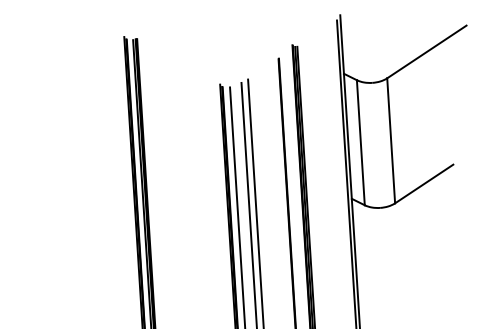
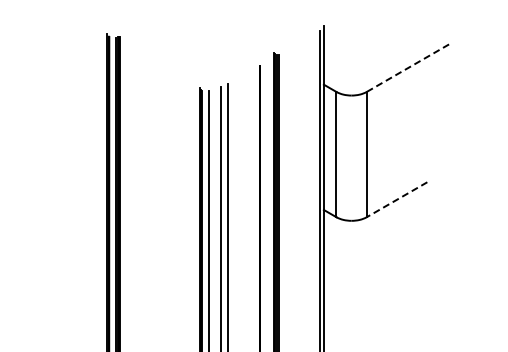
line: (427, 52) -> (408, 68), solid -> dashed
line: (424, 183) -> (397, 199), solid -> dashed

